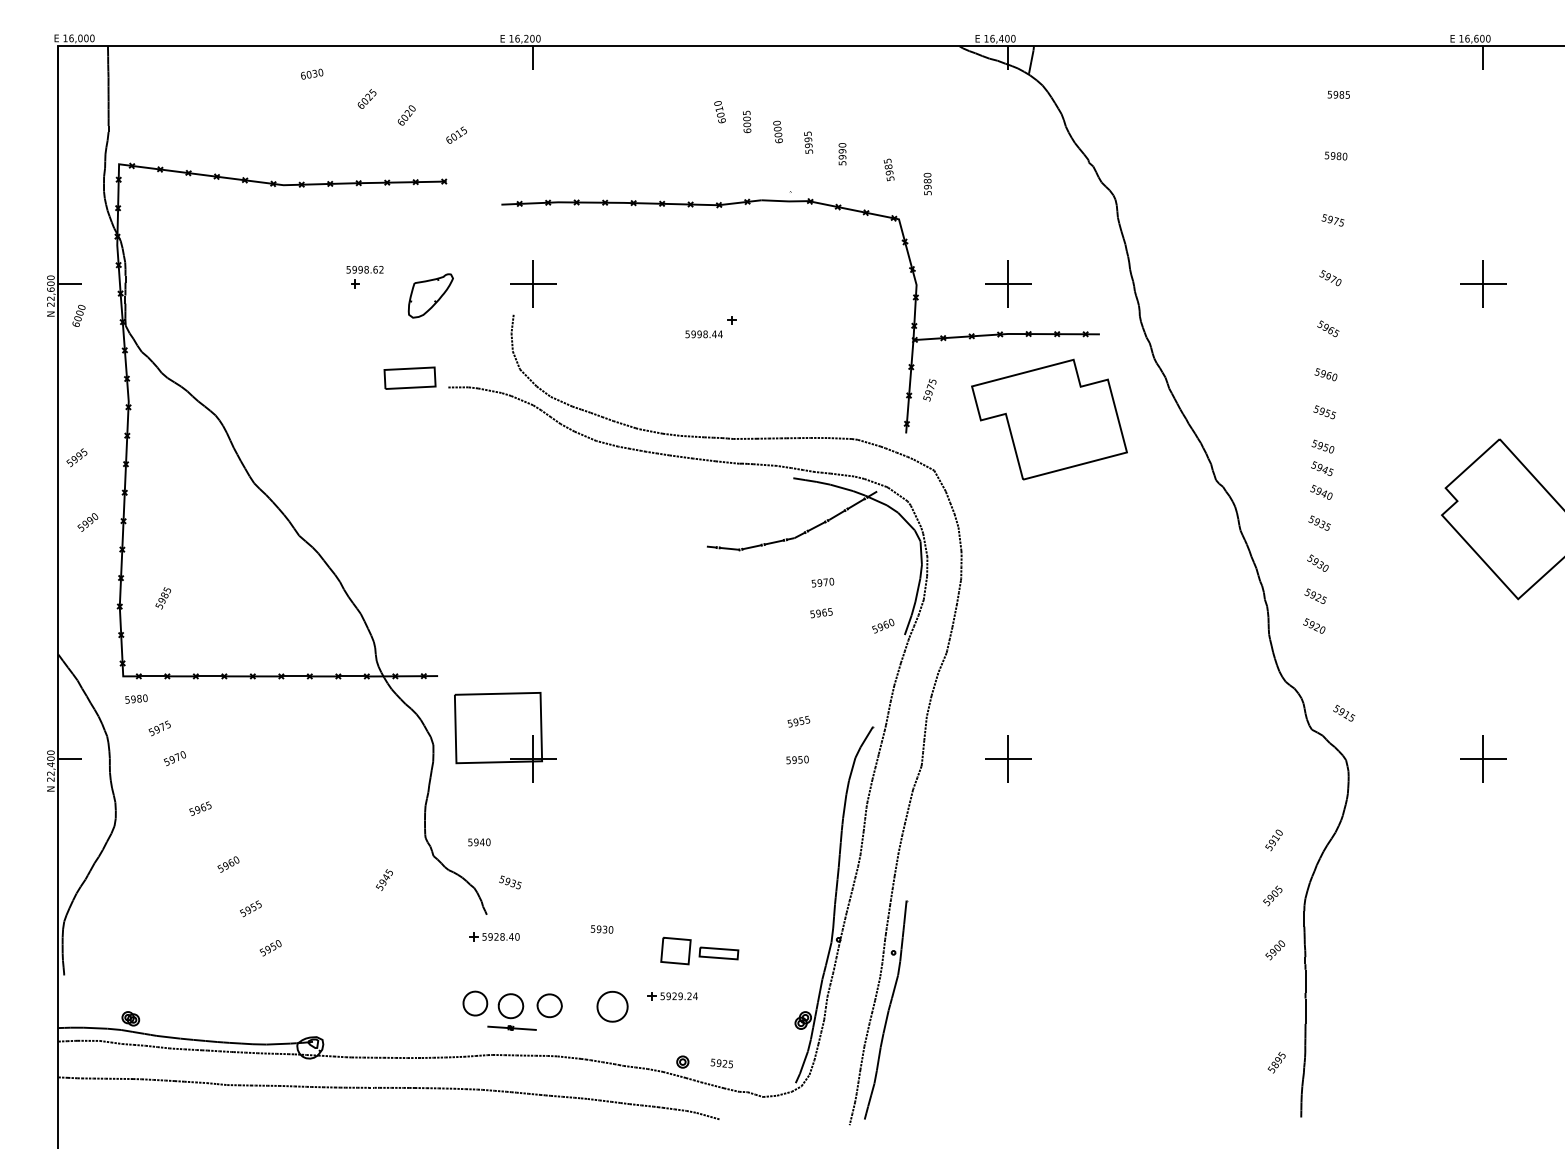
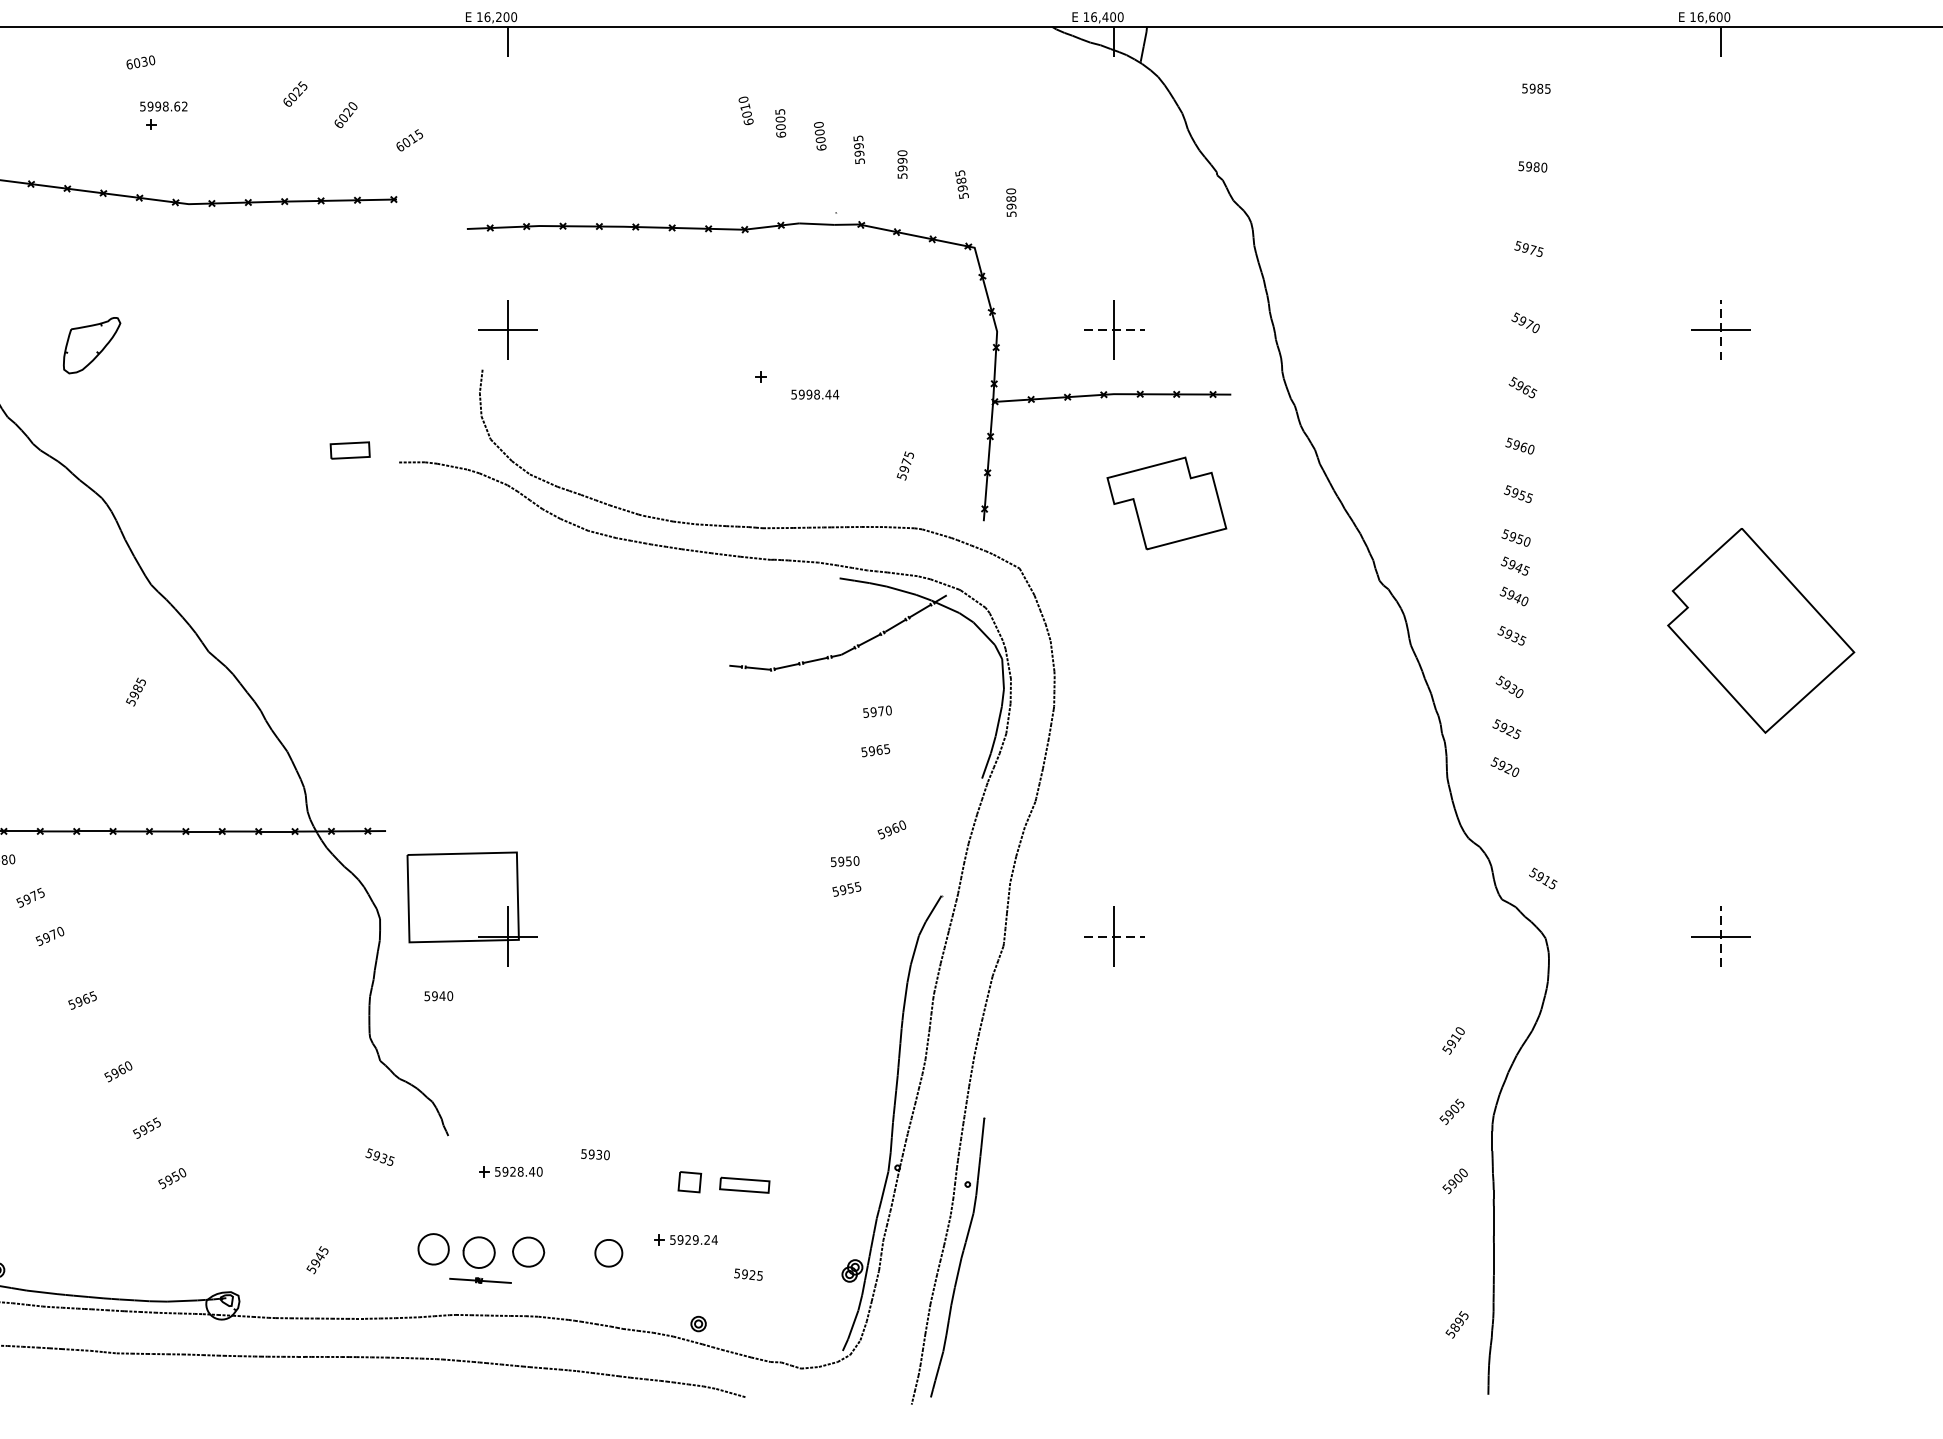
text: (312, 73) -> (141, 61), moved
part: (364, 277) -> (163, 116), moved
line: (1008, 283) -> (1114, 329), solid -> dashed
line: (1483, 283) -> (1721, 329), solid -> dashed
part: (430, 295) -> (91, 345), moved
text: (703, 334) -> (814, 394), moved
part: (409, 377) -> (349, 449), size x0.6
text: (929, 390) -> (905, 466), moved
part: (1049, 419) -> (1166, 503), size x0.6
text: (162, 598) -> (134, 692), moved
text: (883, 625) -> (892, 829), moved
line: (1008, 758) -> (1114, 936), solid -> dashed
line: (1483, 758) -> (1721, 936), solid -> dashed
text: (797, 759) -> (845, 860), moved
text: (479, 842) -> (438, 996), moved
text: (384, 879) -> (317, 1259), moved
text: (510, 882) -> (380, 1157), moved
part: (494, 936) -> (510, 1171), moved
part: (675, 950) -> (689, 1181), size x0.6
part: (612, 1006) -> (608, 1253), size x0.7
text: (721, 1063) -> (747, 1274), moved

